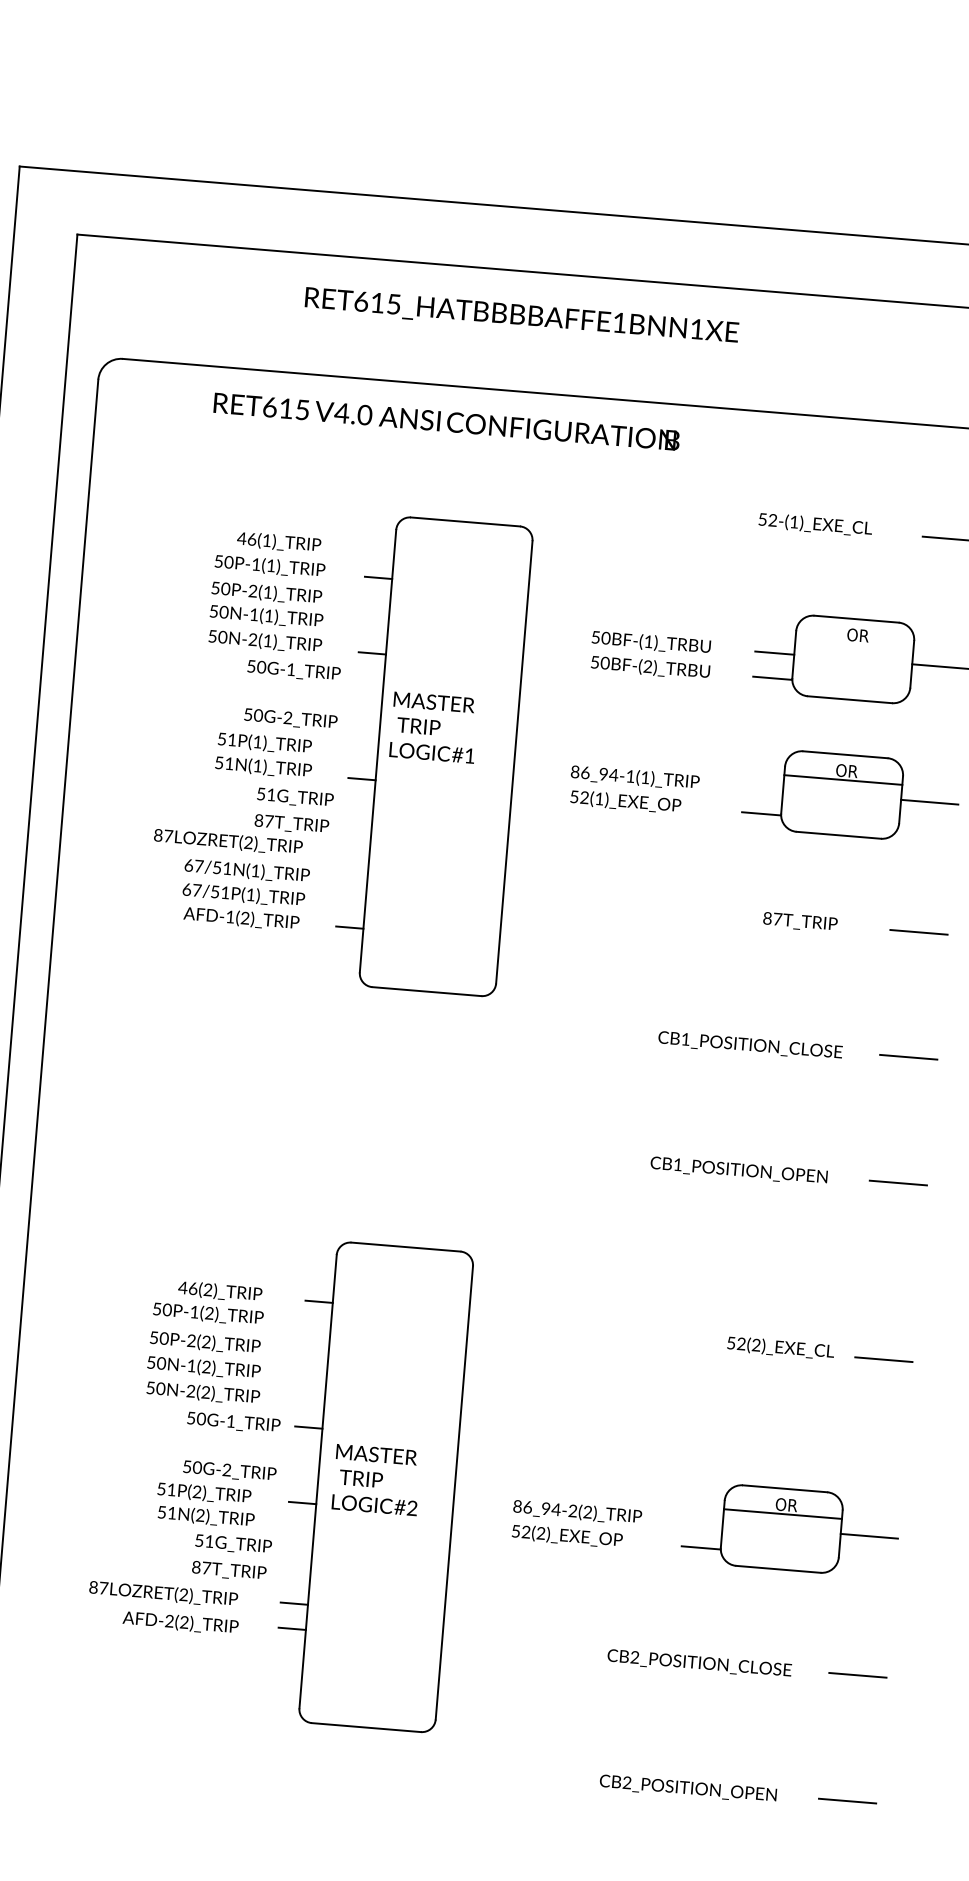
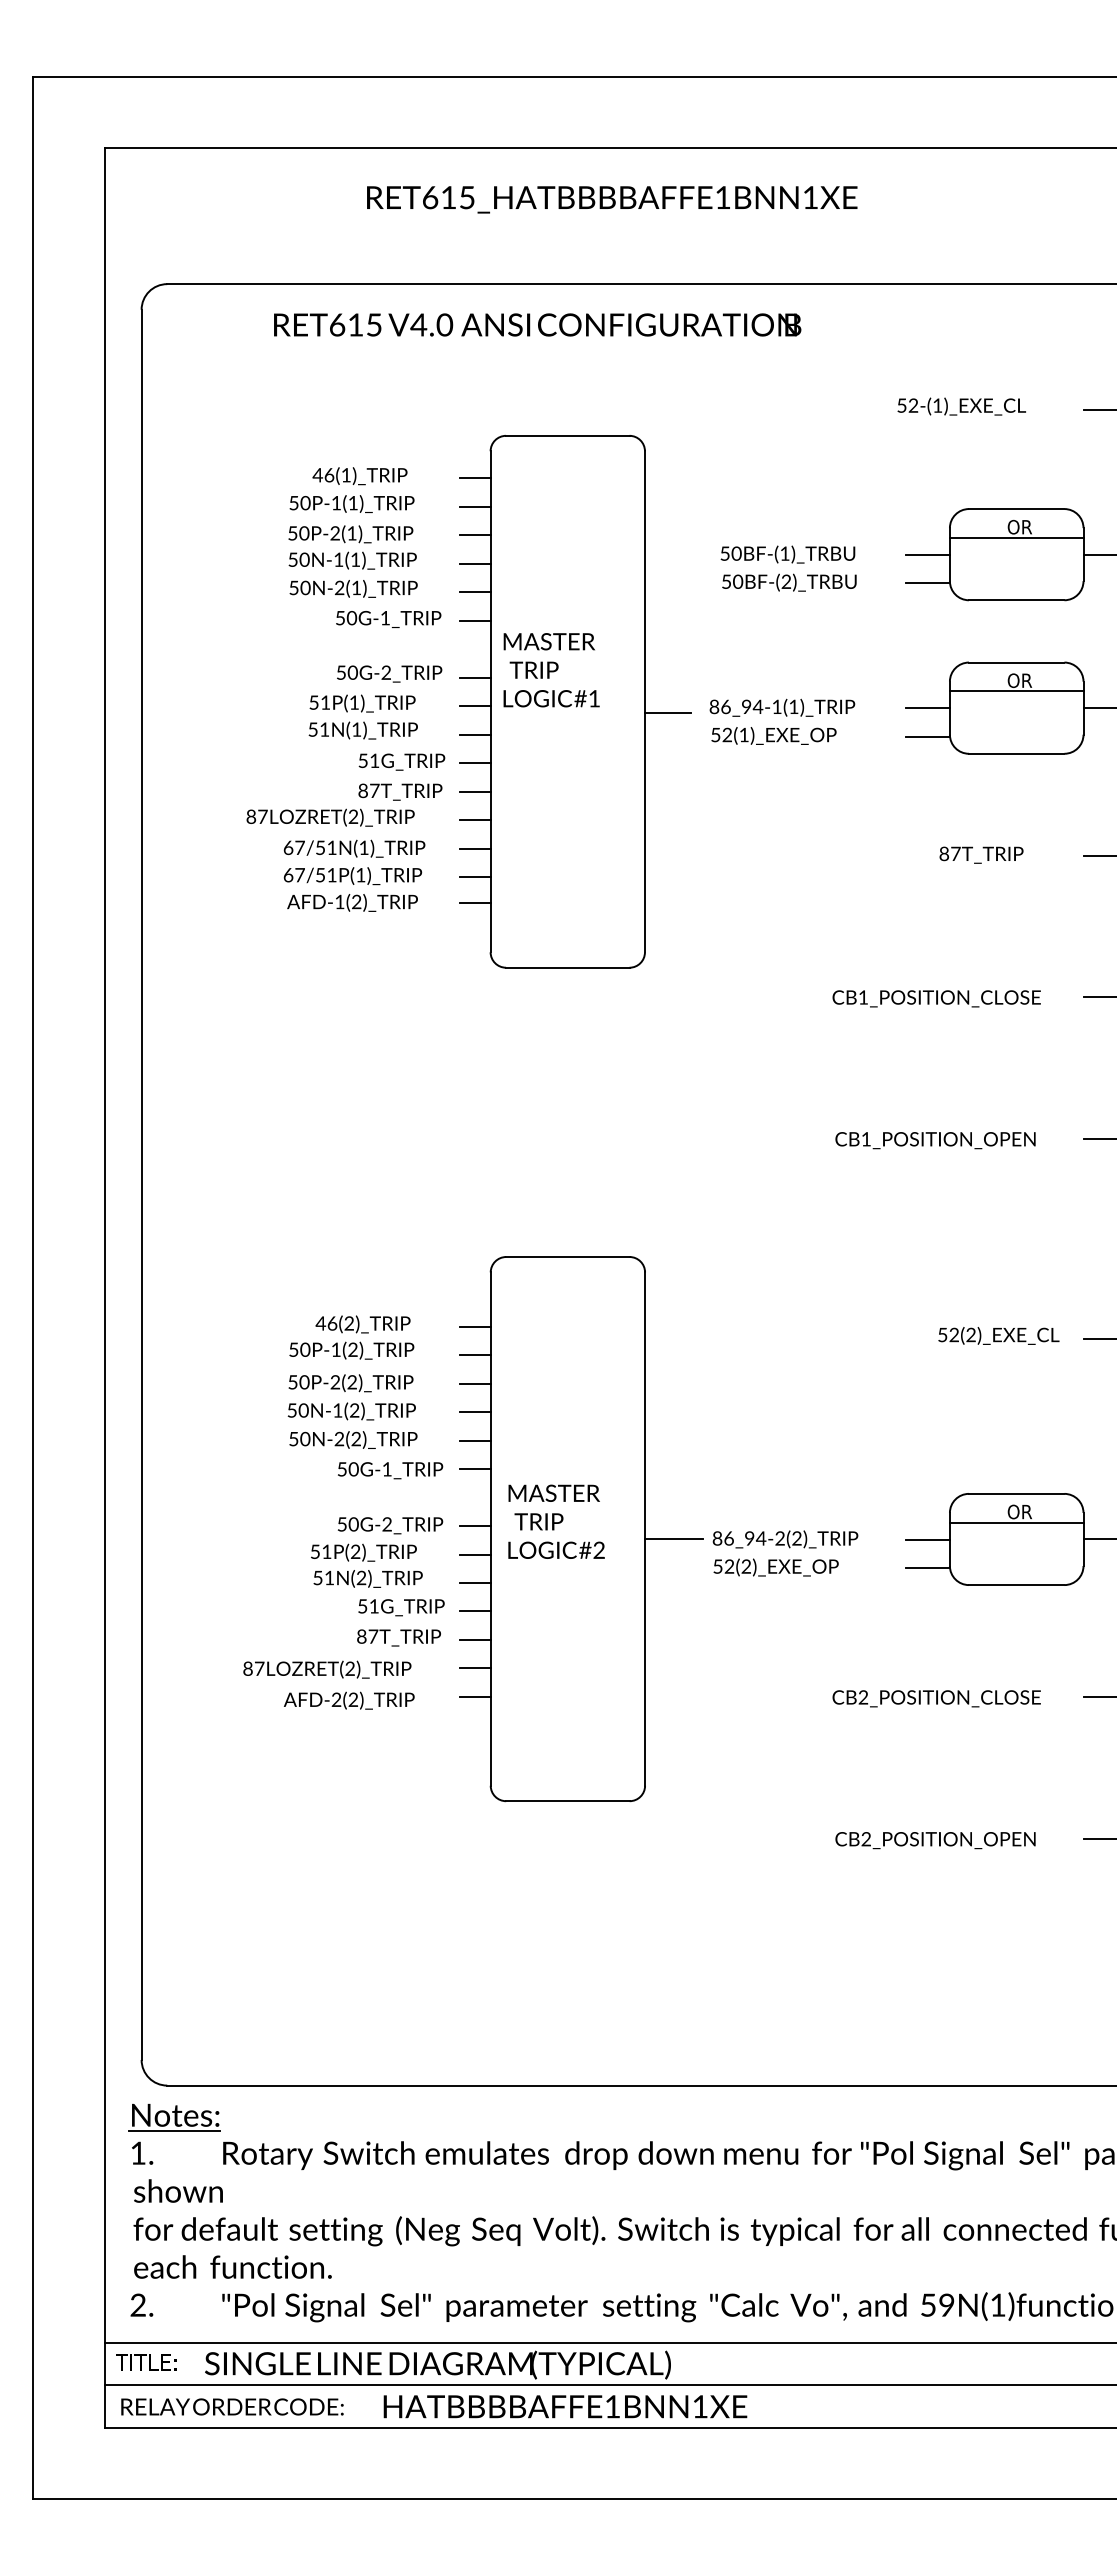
line: (380, 552) -> (474, 478), added
line: (375, 603) -> (474, 535), added
line: (373, 627) -> (474, 563), added
line: (854, 644) -> (1016, 537), added
line: (369, 678) -> (474, 620), added
line: (365, 728) -> (474, 677), added
line: (363, 754) -> (474, 706), added
line: (533, 774) -> (667, 713), added
line: (763, 788) -> (927, 708), added
line: (359, 804) -> (474, 763), added
line: (357, 829) -> (474, 791), added
line: (355, 854) -> (474, 820), added
line: (353, 879) -> (474, 848), added
line: (351, 905) -> (474, 877), added
line: (316, 1327) -> (474, 1355), added
line: (314, 1351) -> (474, 1383), added
line: (312, 1377) -> (474, 1412), added
line: (310, 1402) -> (474, 1440), added
line: (303, 1478) -> (474, 1526), added
line: (479, 1504) -> (674, 1539), added
line: (702, 1522) -> (927, 1539), added
line: (299, 1528) -> (474, 1583), added
line: (297, 1553) -> (474, 1611), added
line: (295, 1578) -> (474, 1639), added

